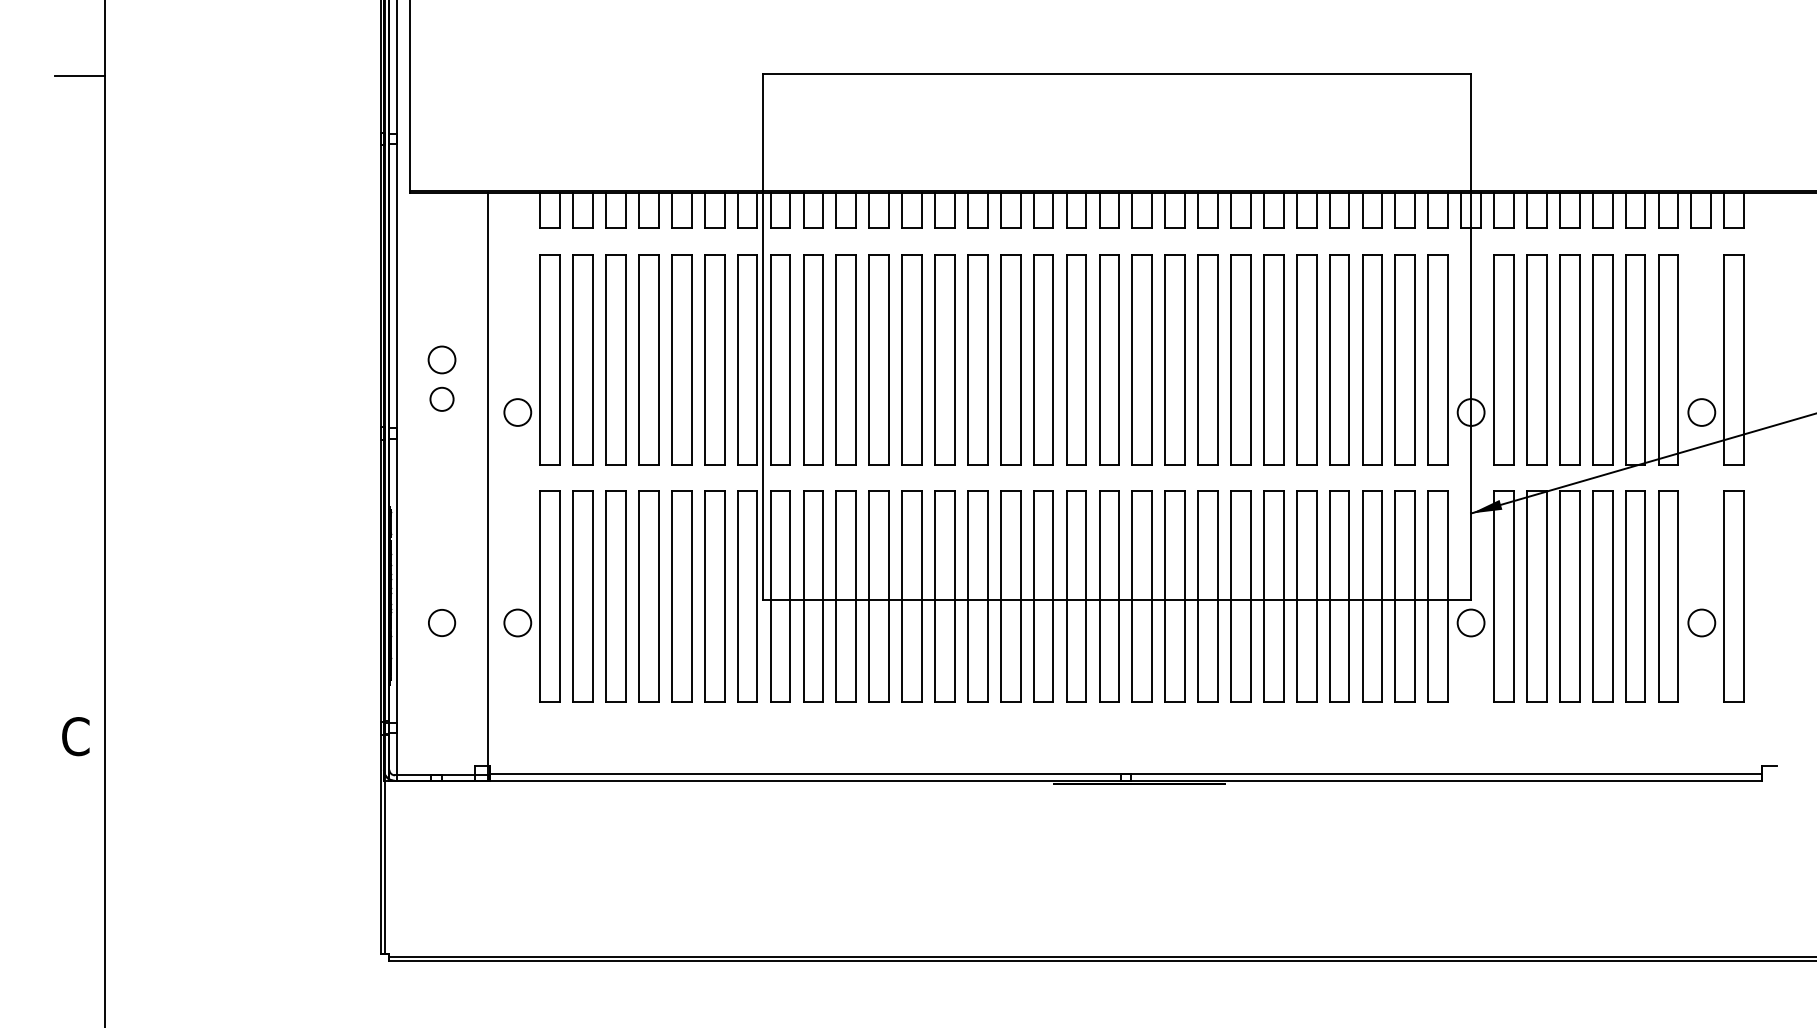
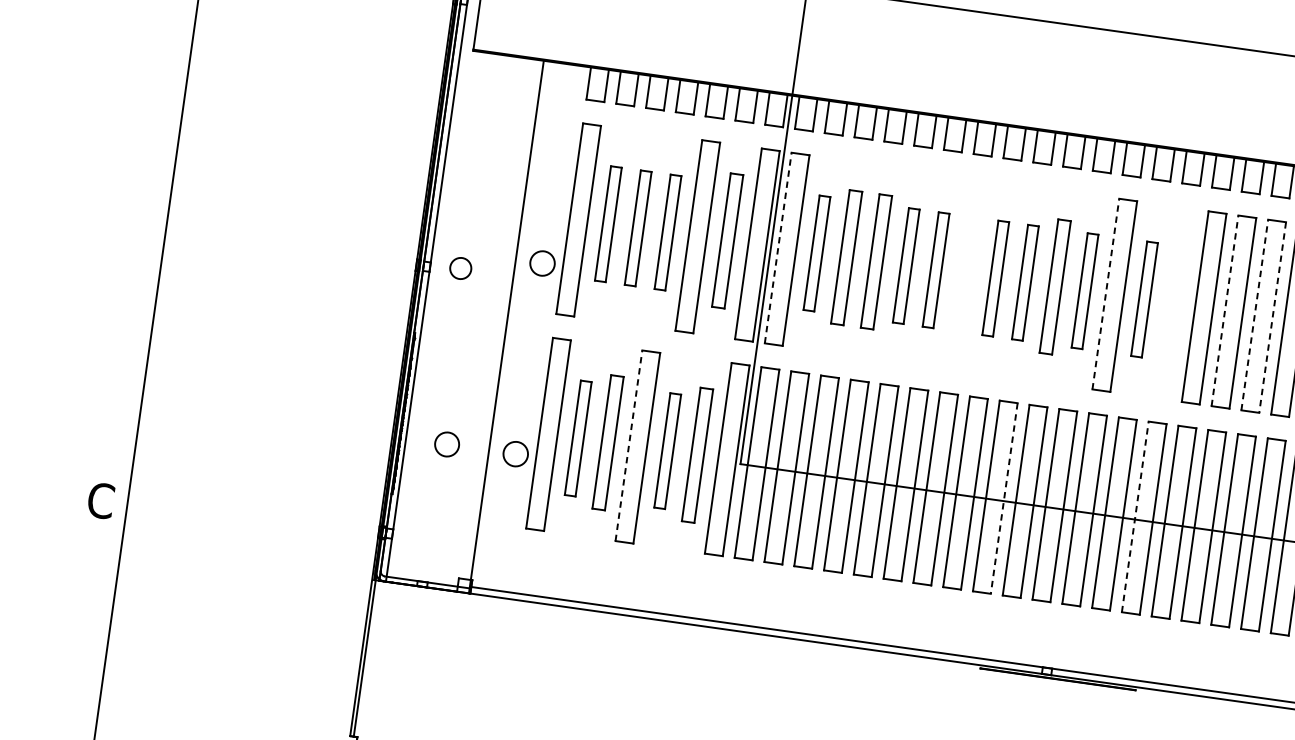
circle: (441, 359) -> (480, 205), removed
part: (582, 359) -> (607, 223), size x0.6
part: (615, 359) -> (637, 227), size x0.6
part: (648, 359) -> (667, 232), size x0.6
part: (714, 359) -> (727, 240), size x0.7
line: (770, 359) -> (778, 247), solid -> dashed
part: (813, 359) -> (817, 253), size x0.6
part: (845, 359) -> (846, 257), size x0.7
part: (878, 359) -> (875, 261), size x0.7
part: (911, 359) -> (905, 265), size x0.6
part: (944, 359) -> (935, 269), size x0.6
part: (977, 359) -> (965, 274), removed
part: (1010, 359) -> (995, 278), size x0.6
part: (1043, 359) -> (1025, 282), size x0.6
part: (1076, 359) -> (1055, 286), size x0.7
part: (1109, 359) -> (1085, 290), size x0.6
line: (1132, 359) -> (1106, 293), solid -> dashed
part: (1174, 359) -> (1144, 299), size x0.6
part: (1207, 359) -> (1173, 303), removed
line: (1263, 359) -> (1224, 310), solid -> dashed
line: (1296, 359) -> (1254, 314), solid -> dashed
line: (1316, 360) -> (1272, 318), solid -> dashed
circle: (441, 398) -> (460, 267), moved
part: (582, 596) -> (577, 438), size x0.6
part: (615, 596) -> (607, 442), size x0.7
line: (639, 596) -> (629, 445), solid -> dashed
part: (681, 596) -> (667, 450), size x0.6
part: (714, 596) -> (697, 455), size x0.7
line: (1198, 596) -> (1135, 516), solid -> dashed
line: (1053, 597) -> (1004, 499), solid -> dashed

